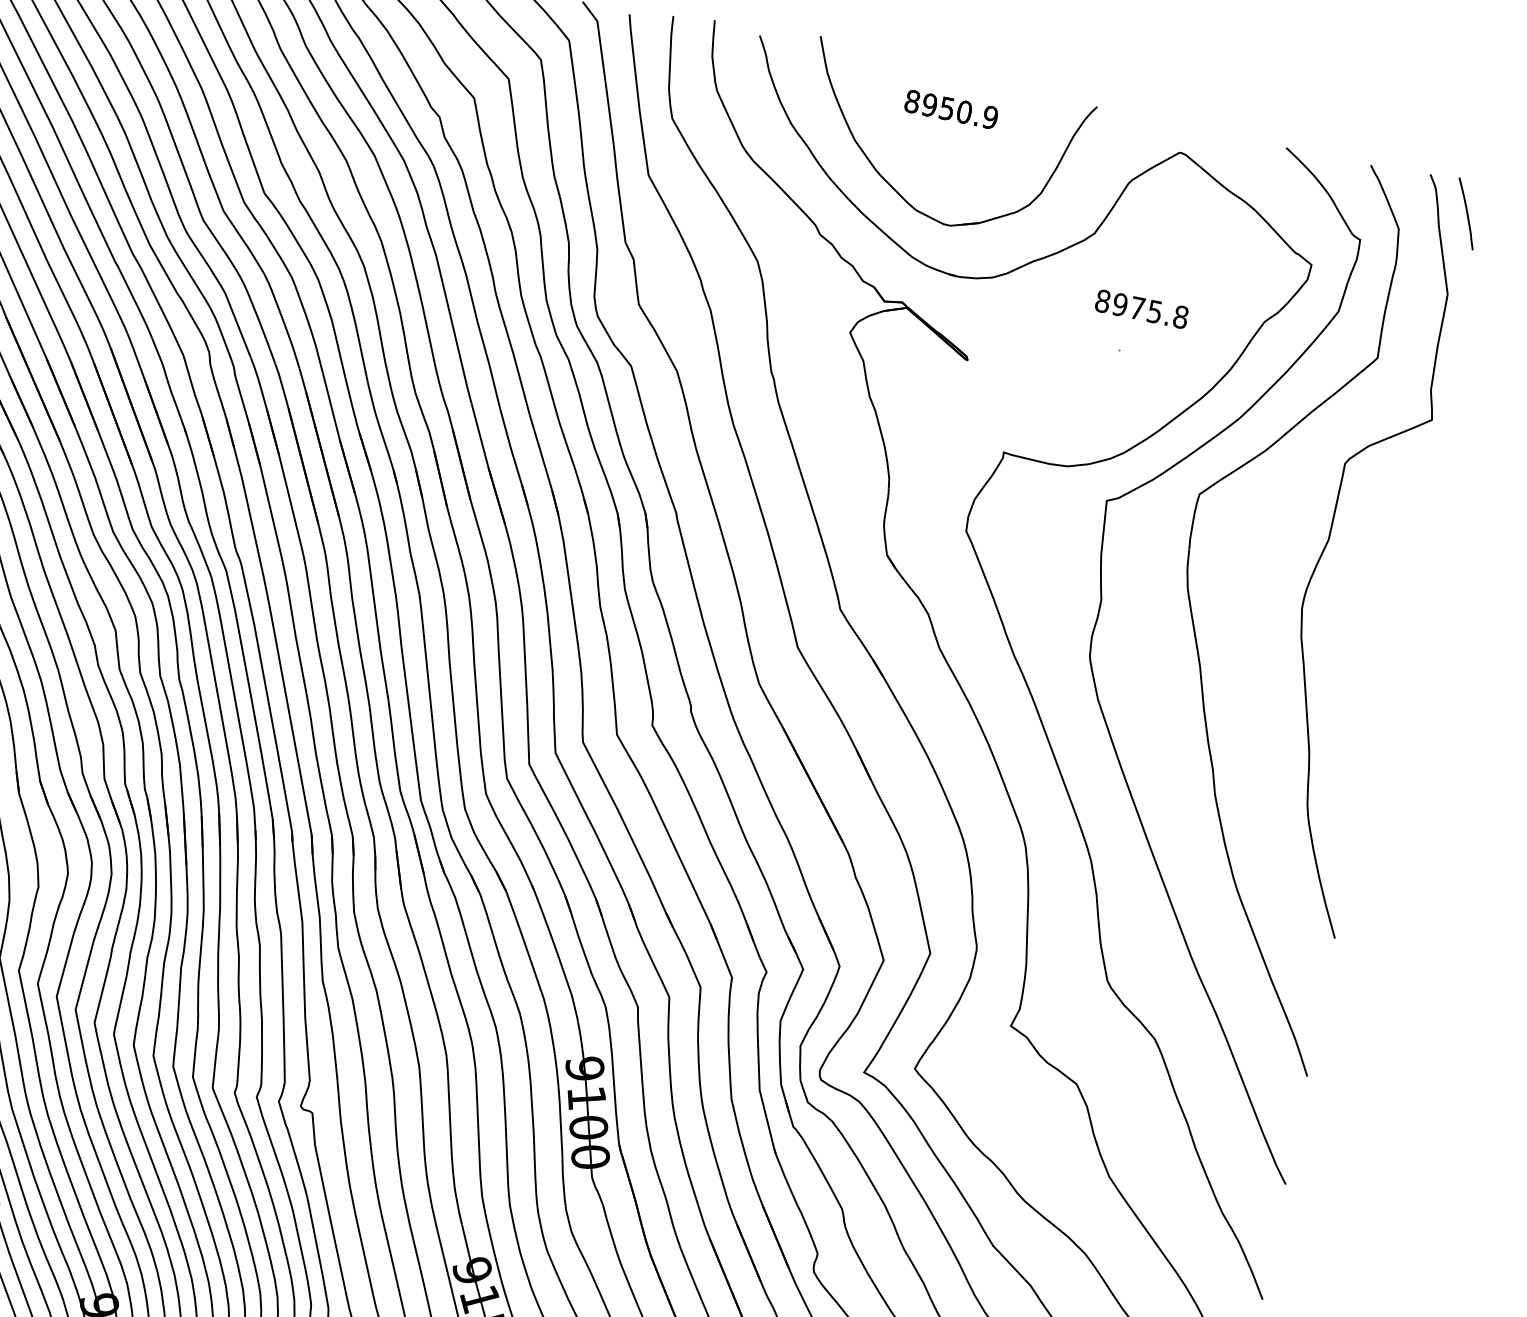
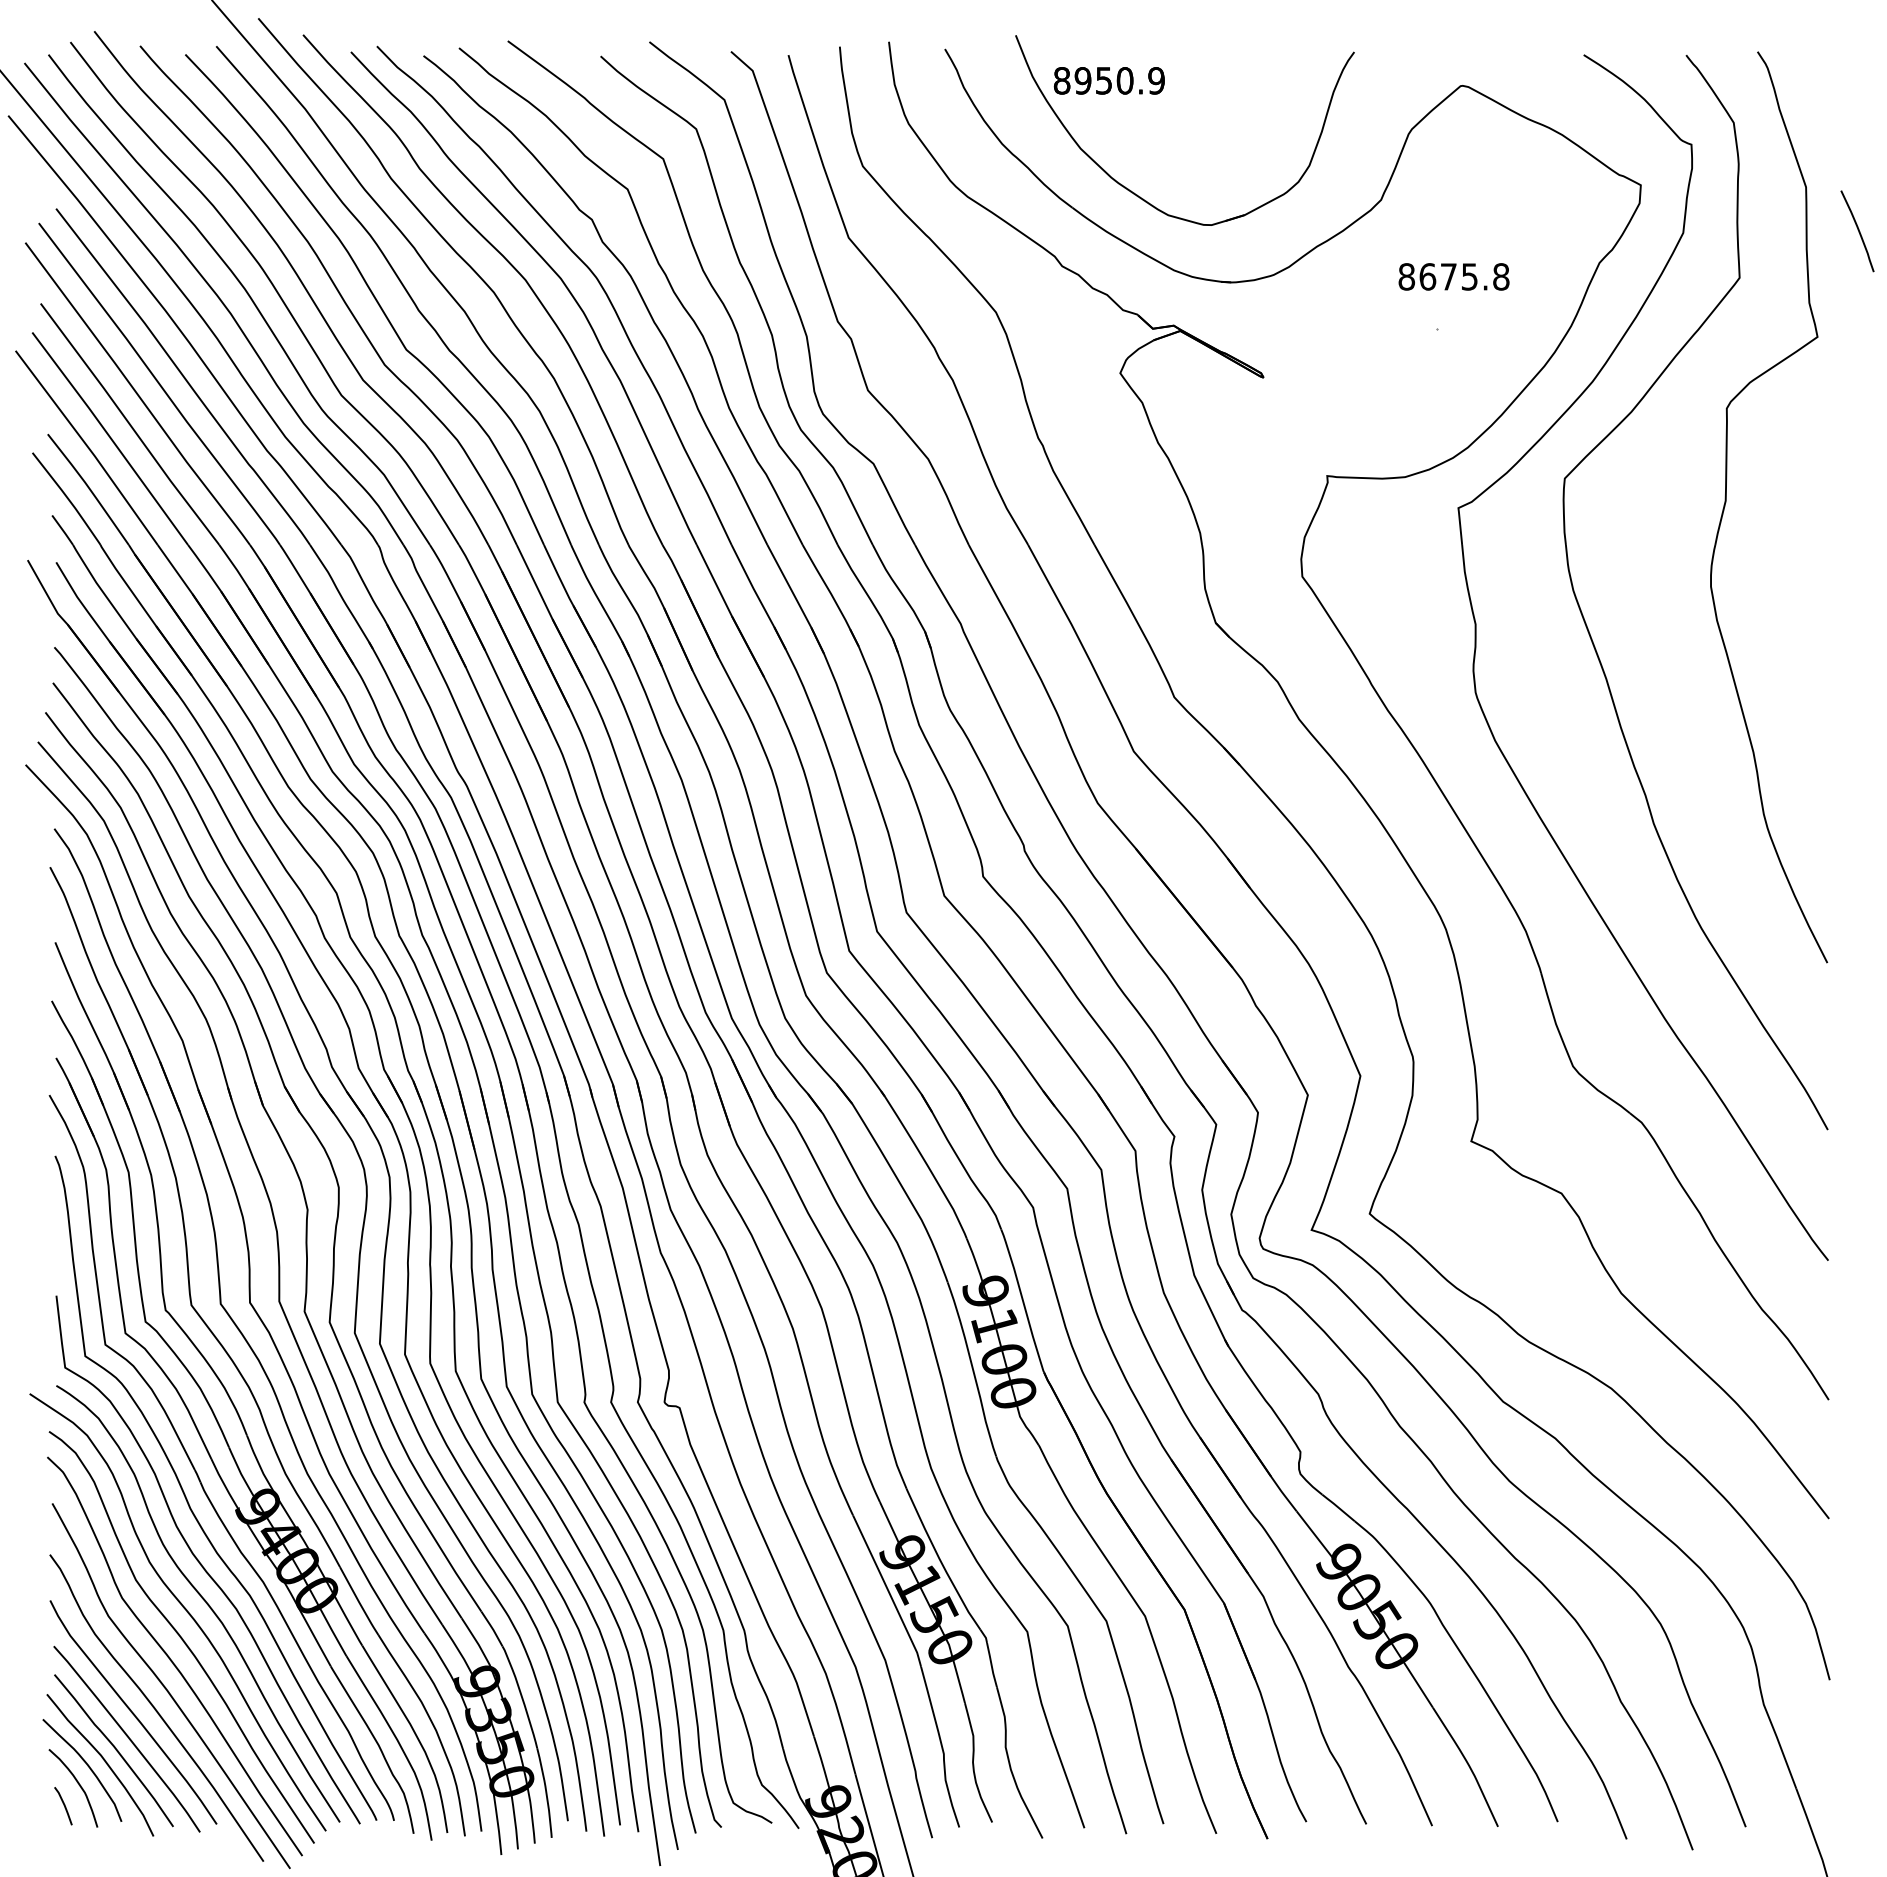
text: (950, 109) -> (1108, 80), moved
curve: (1466, 213) -> (1857, 230), moved
text: (1120, 304) -> (1427, 276), 8975.8 -> 8675.8

